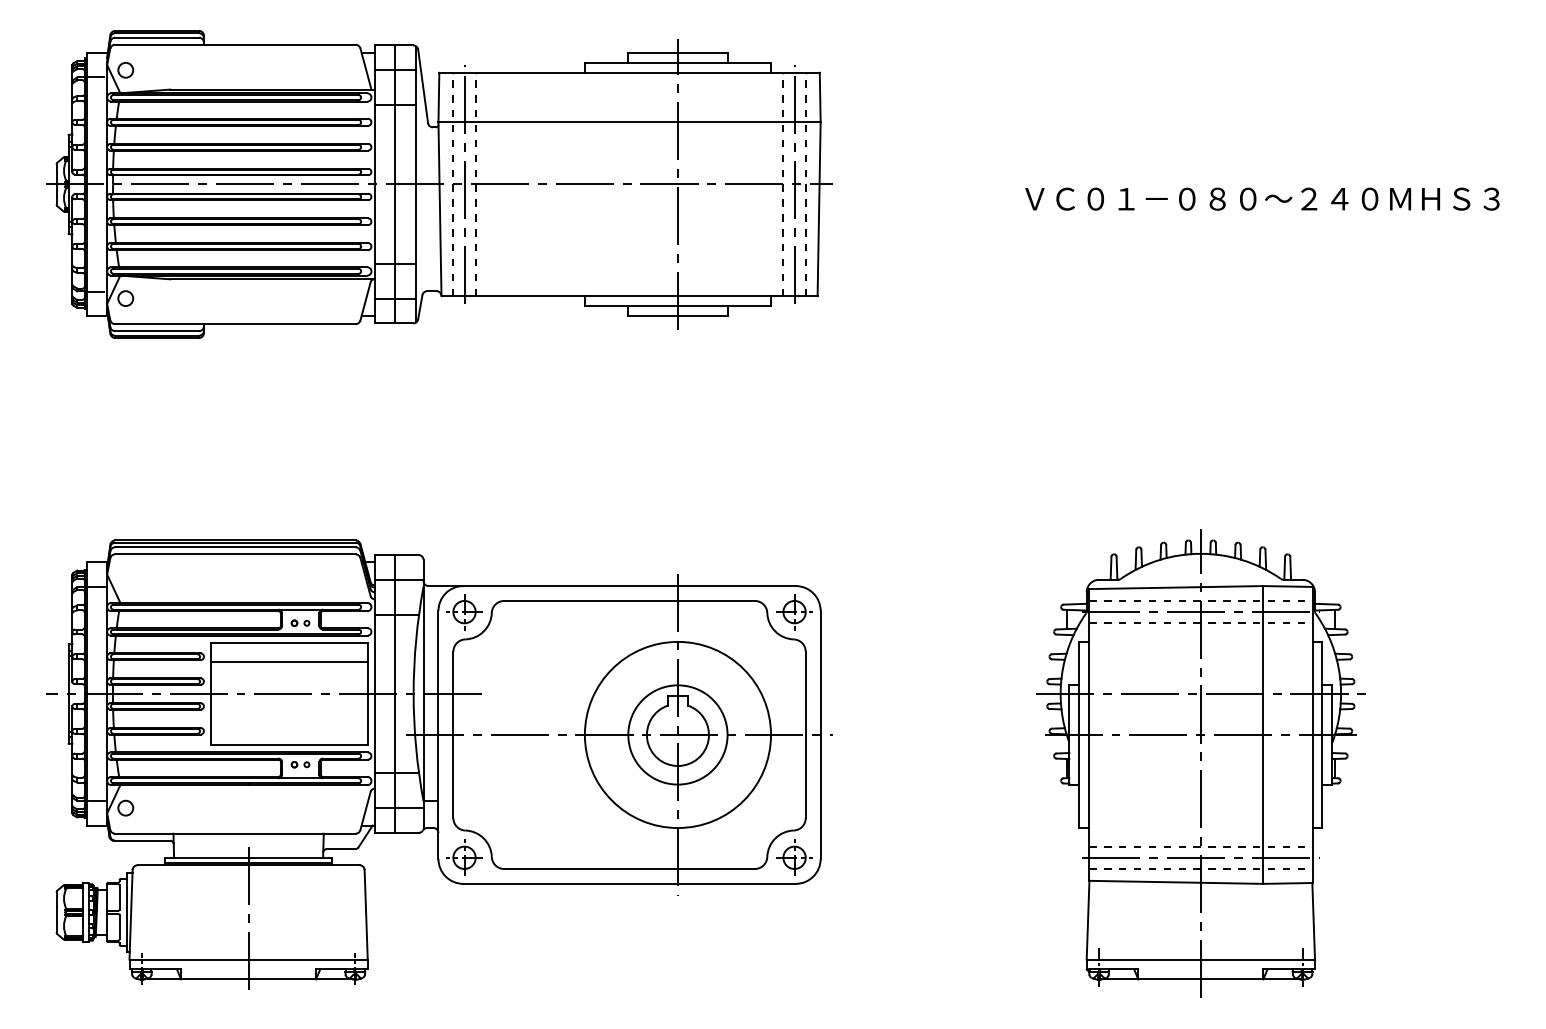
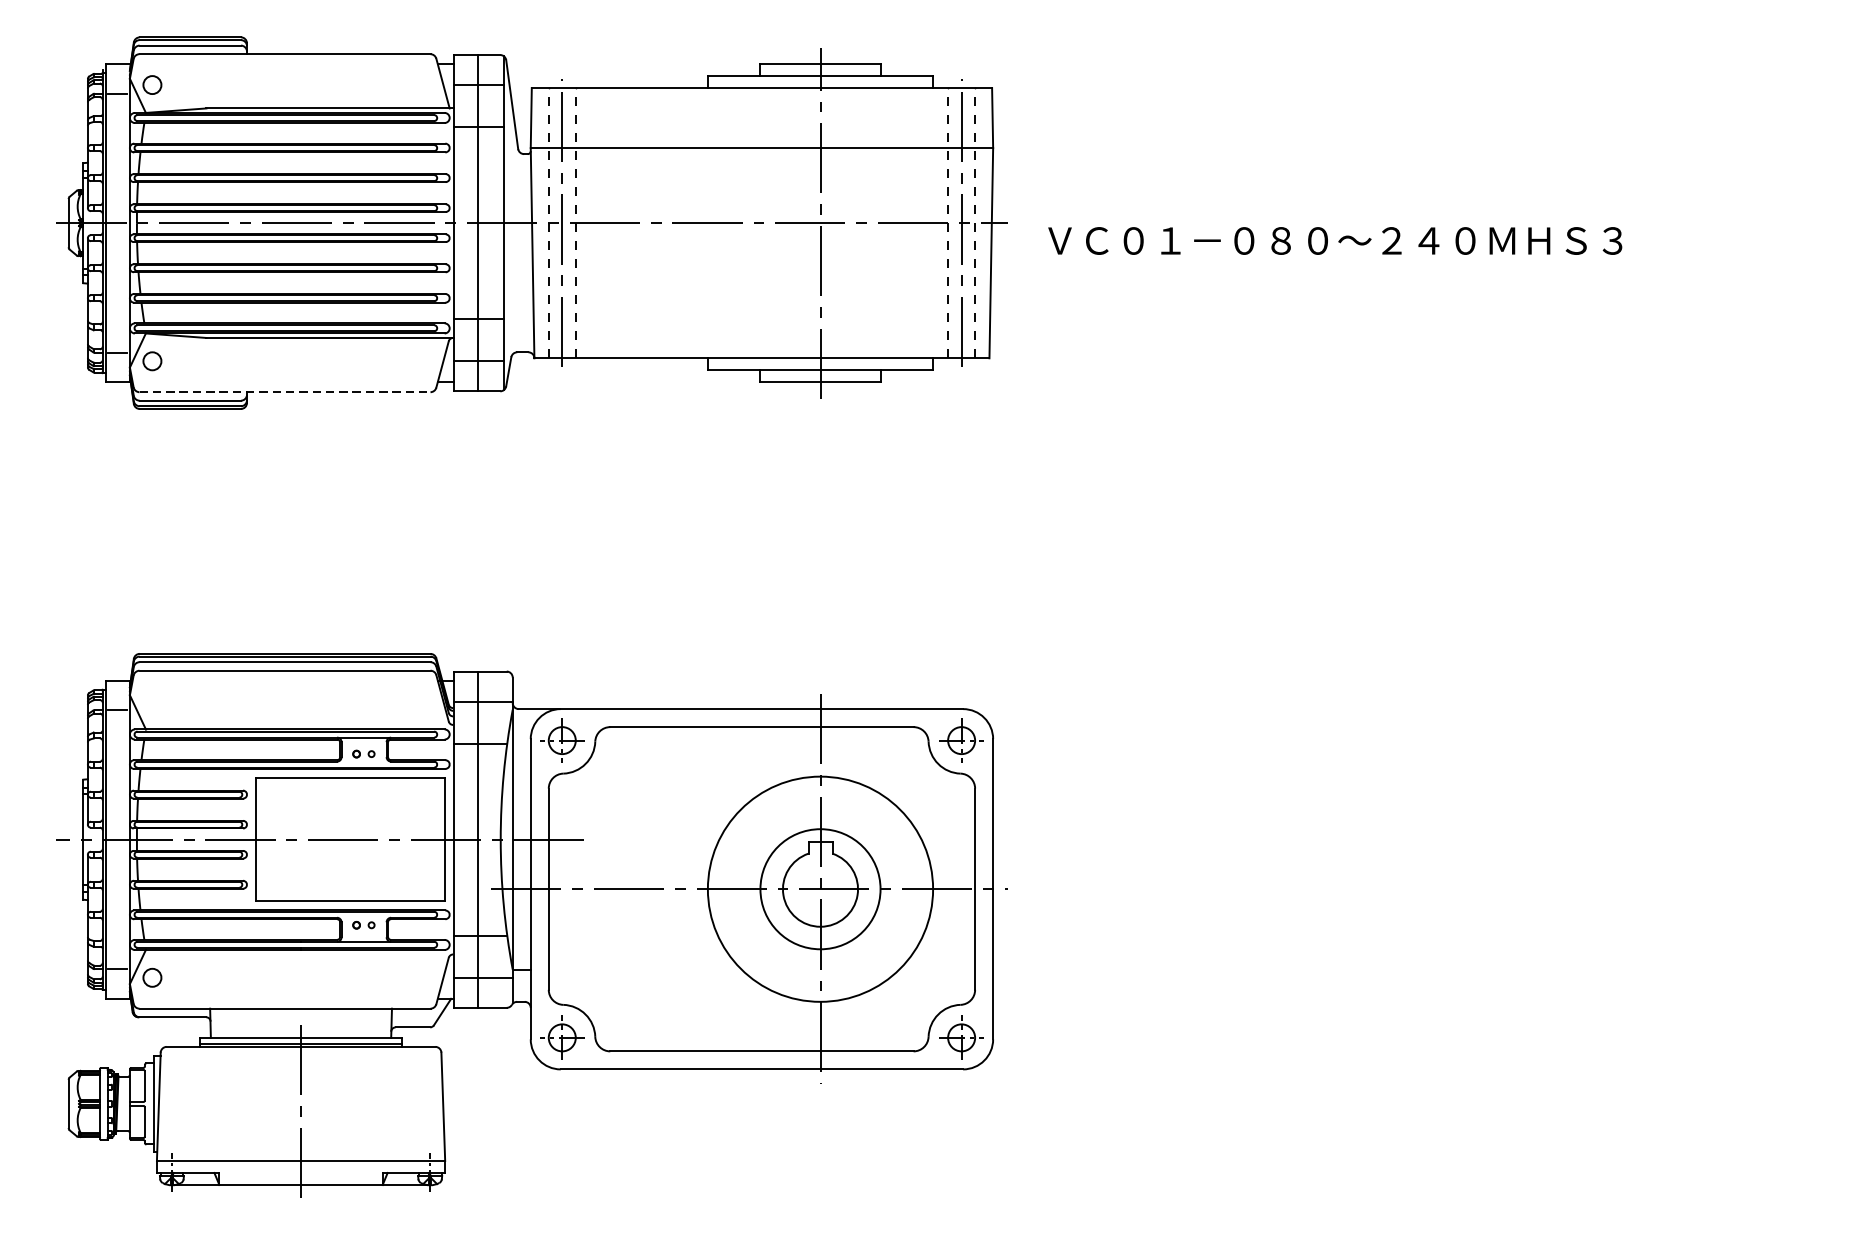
text: (1262, 198) -> (1335, 240), moved
line: (235, 324) -> (285, 392), solid -> dashed
line: (289, 661) -> (350, 800), removed
part: (1200, 763) -> (1452, 923), removed

